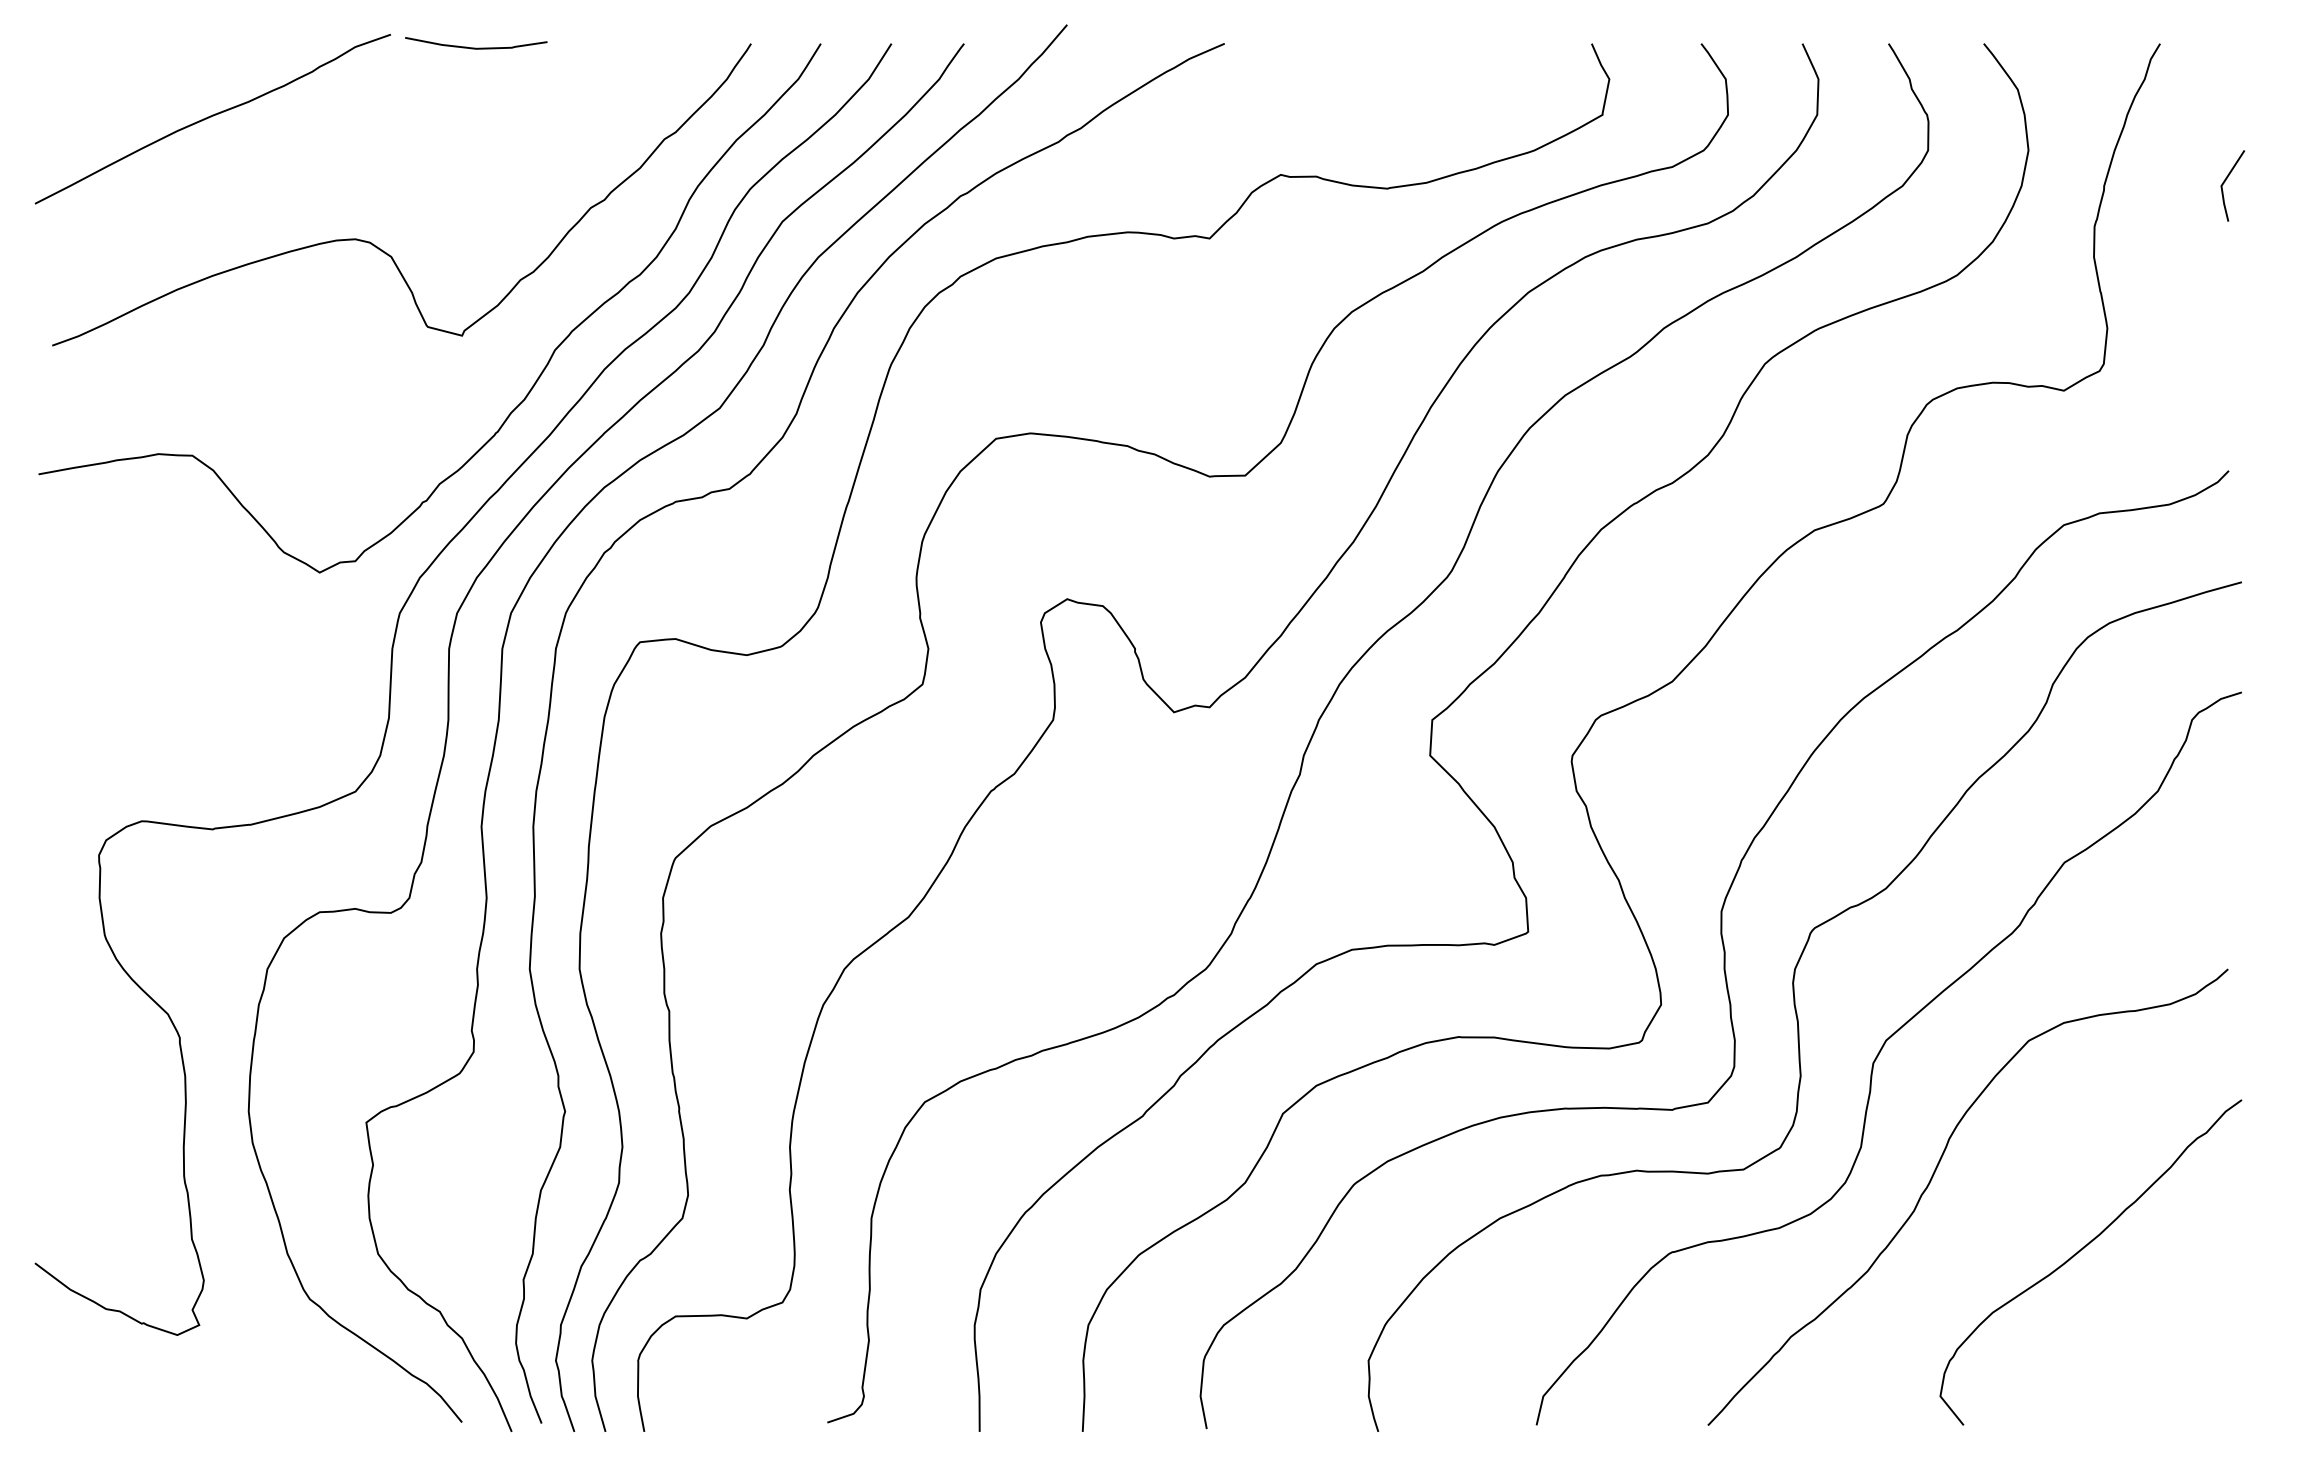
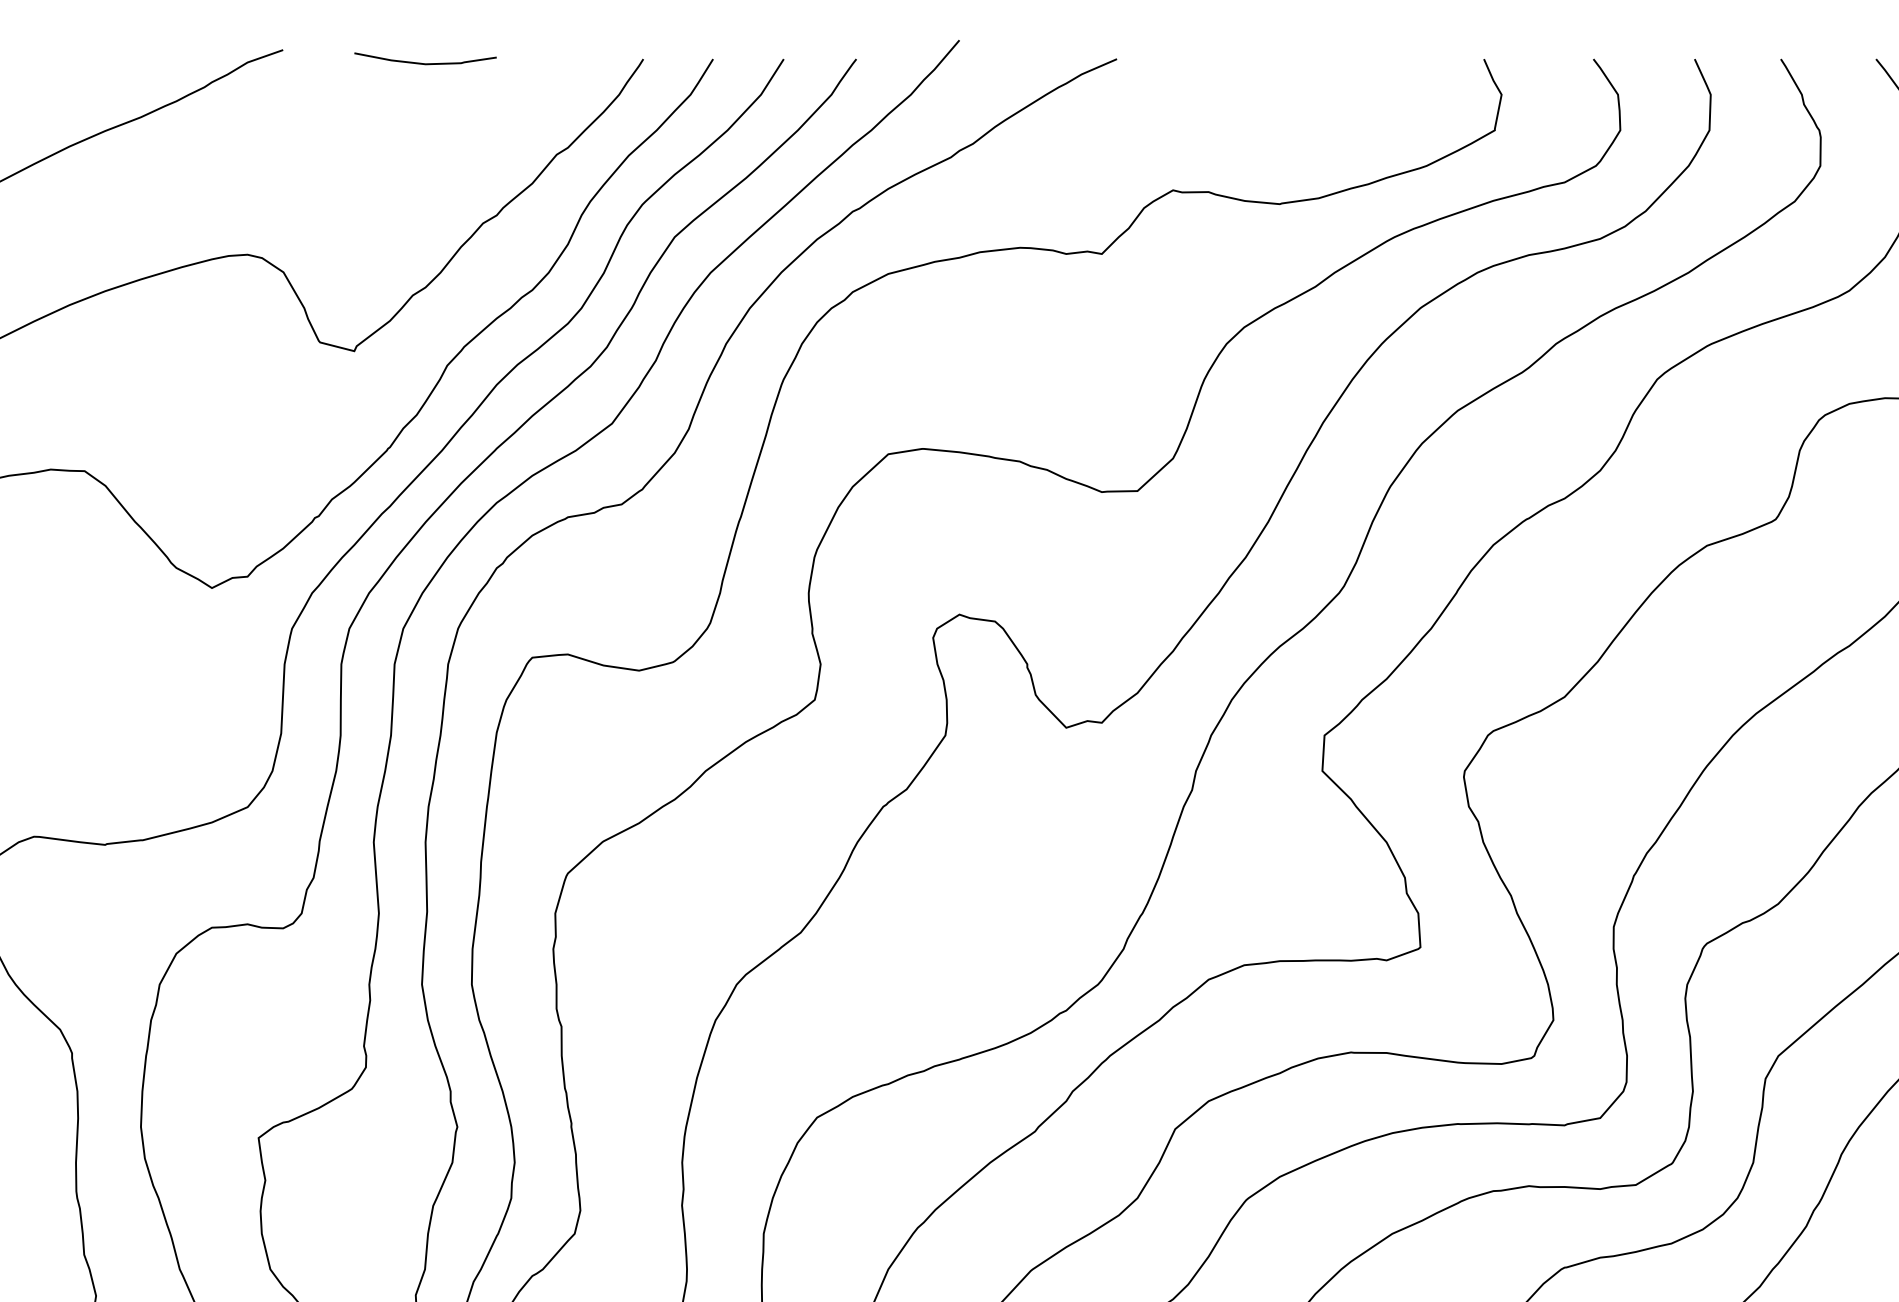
curve: (476, 47) -> (425, 62), moved

